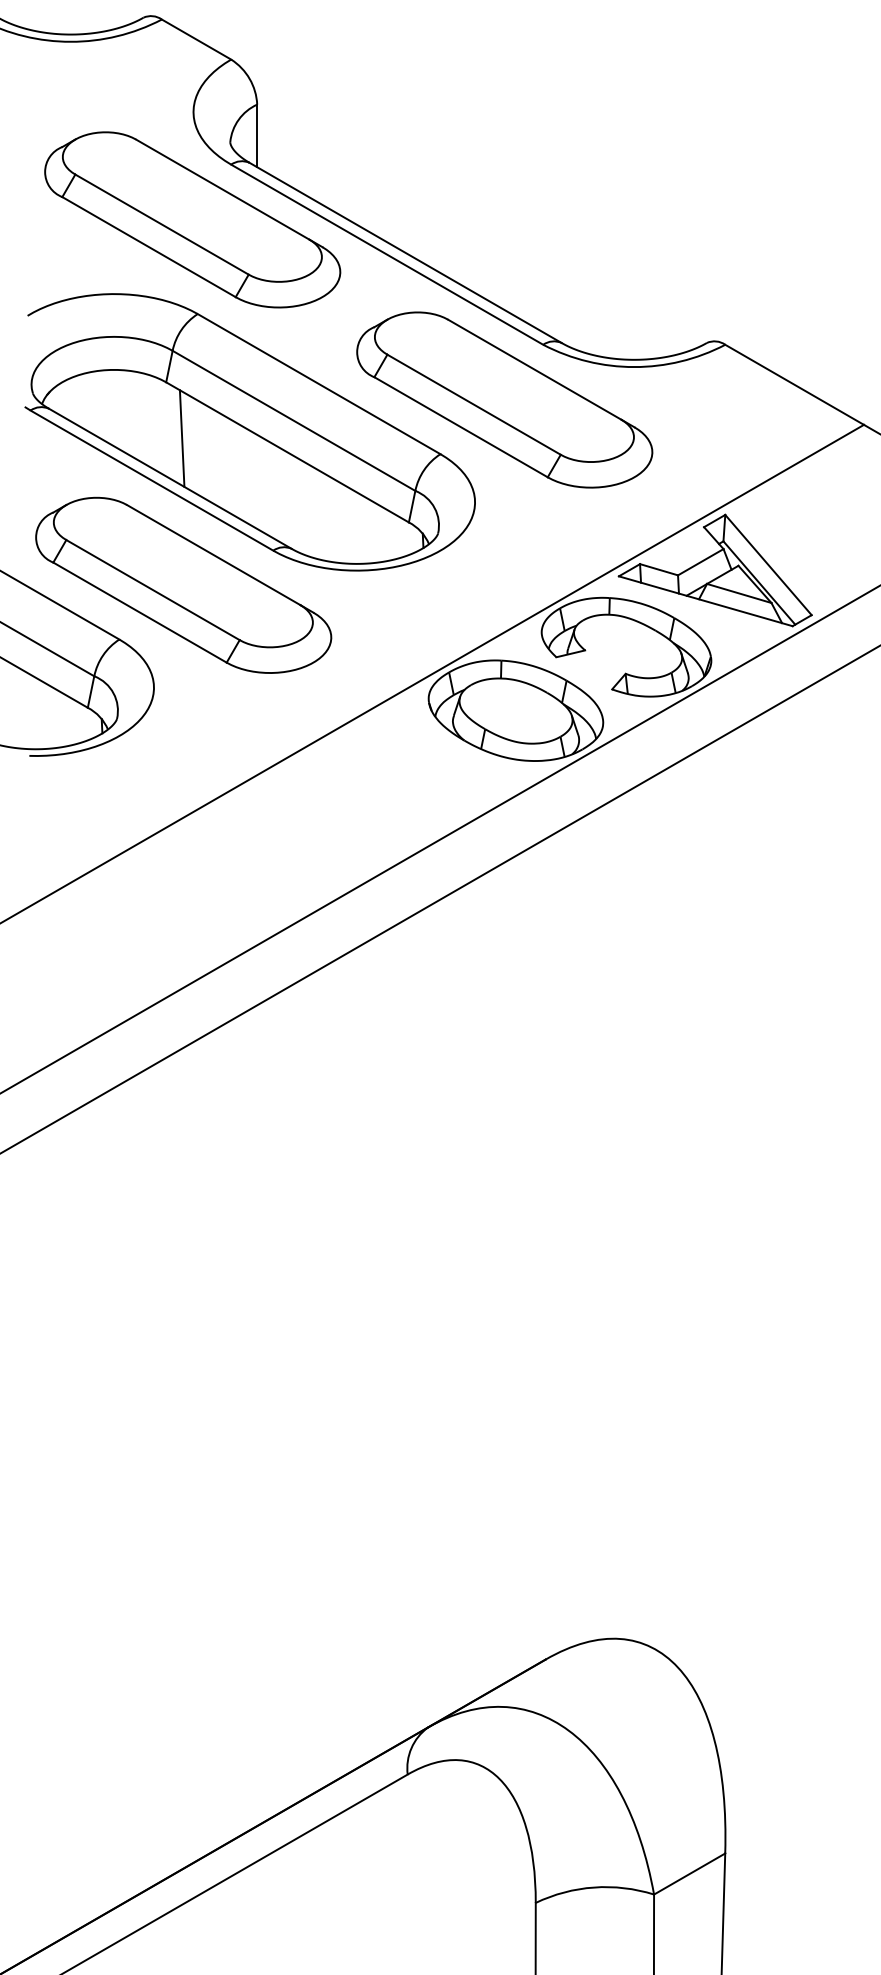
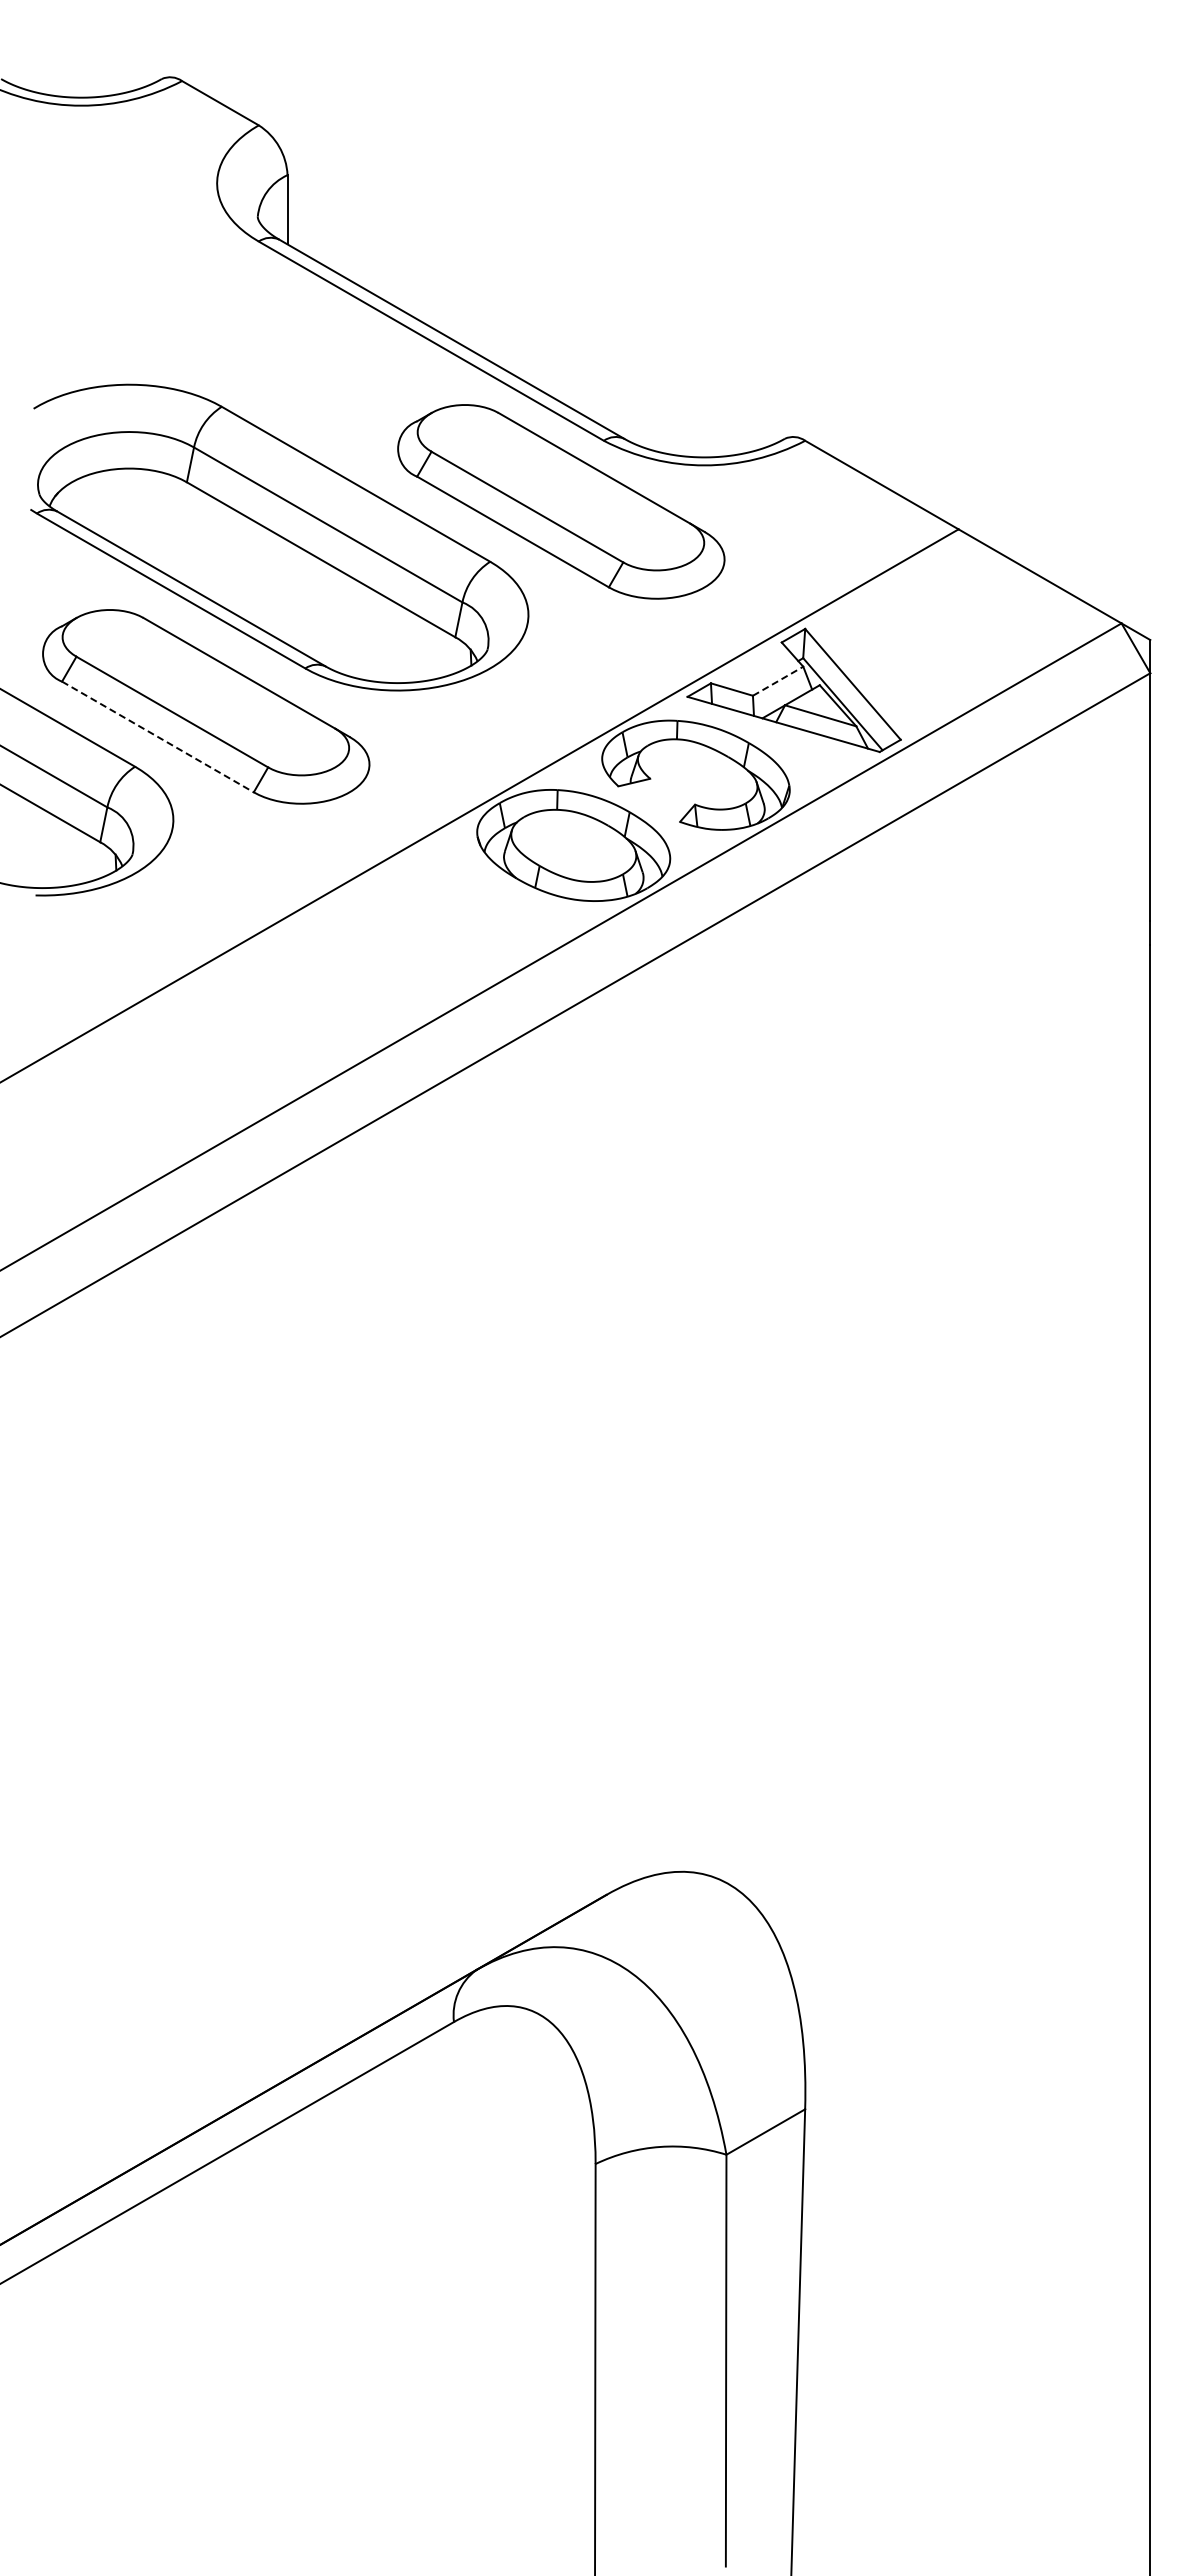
part: (192, 219) -> (216, 302), removed
line: (182, 438) -> (204, 544), removed
line: (701, 562) -> (778, 681), solid -> dashed
line: (139, 612) -> (157, 736), solid -> dashed

